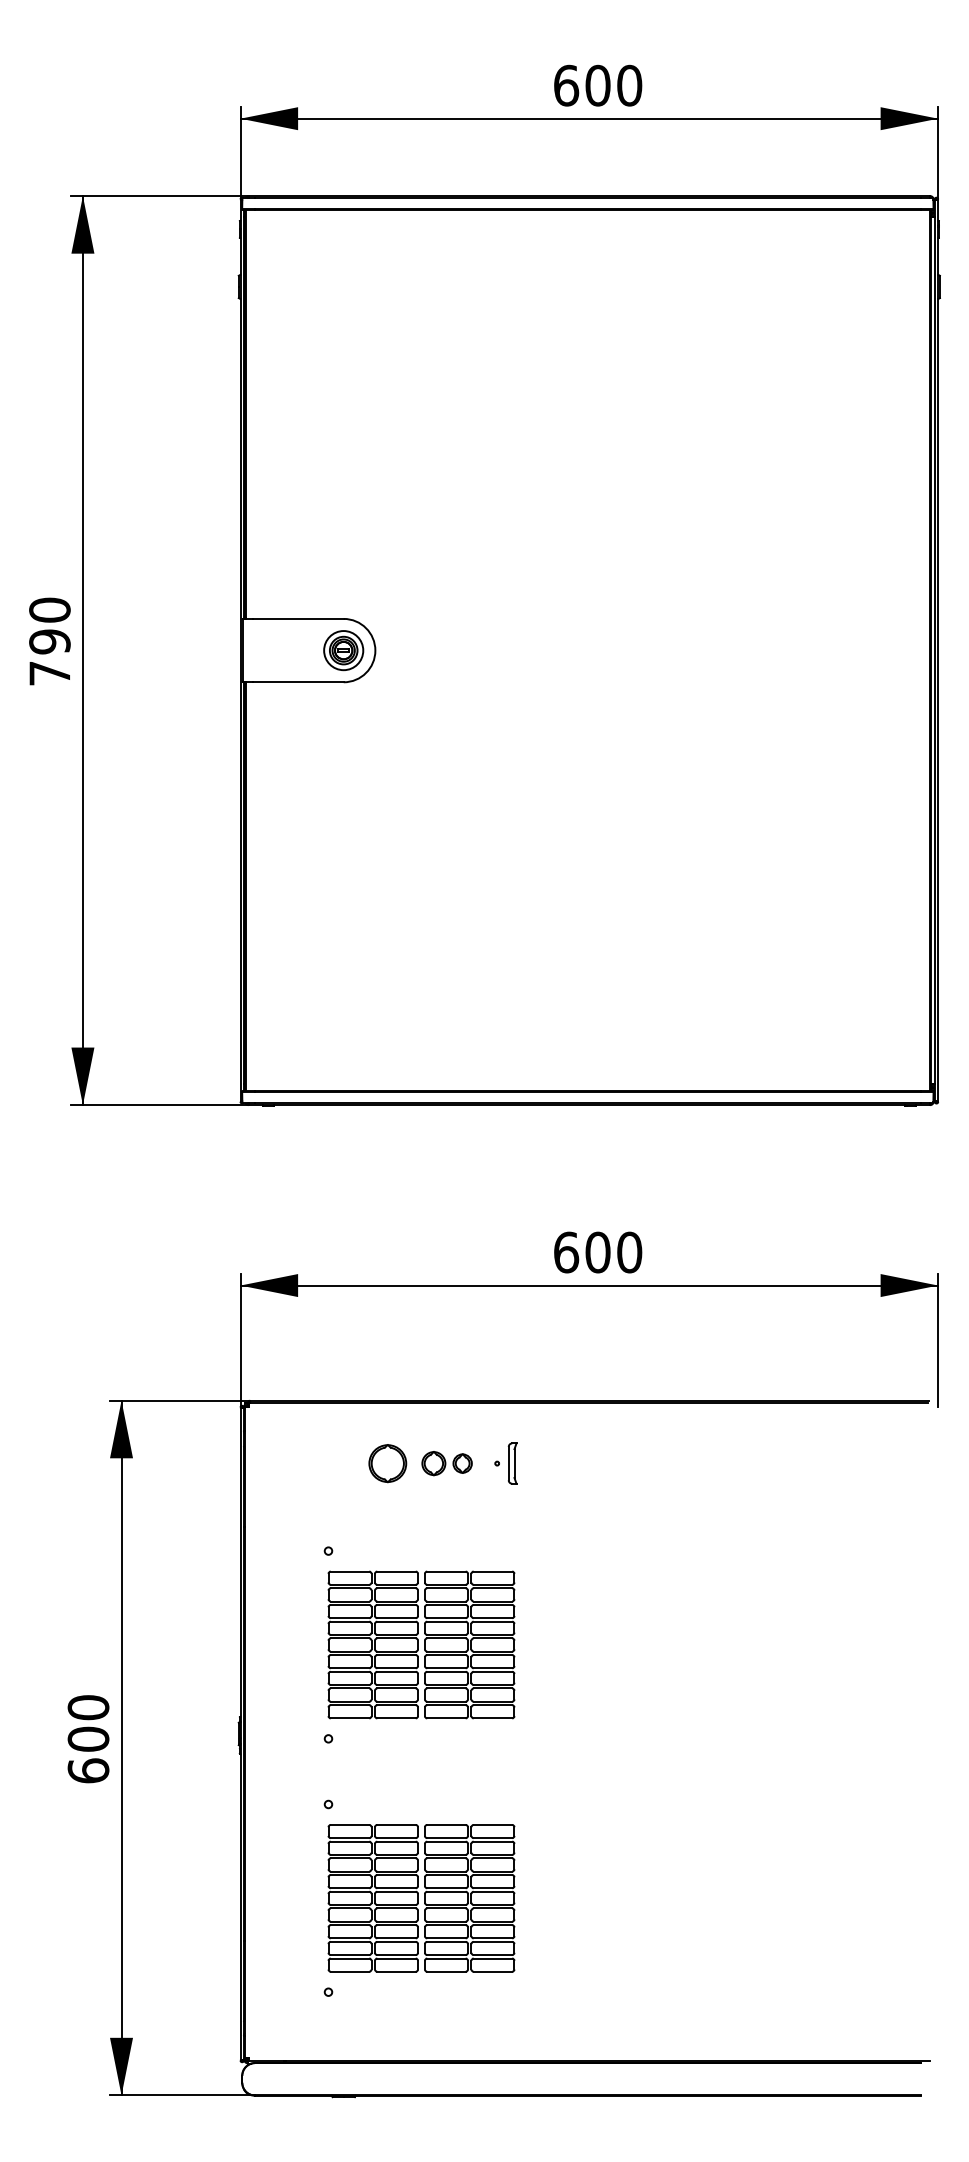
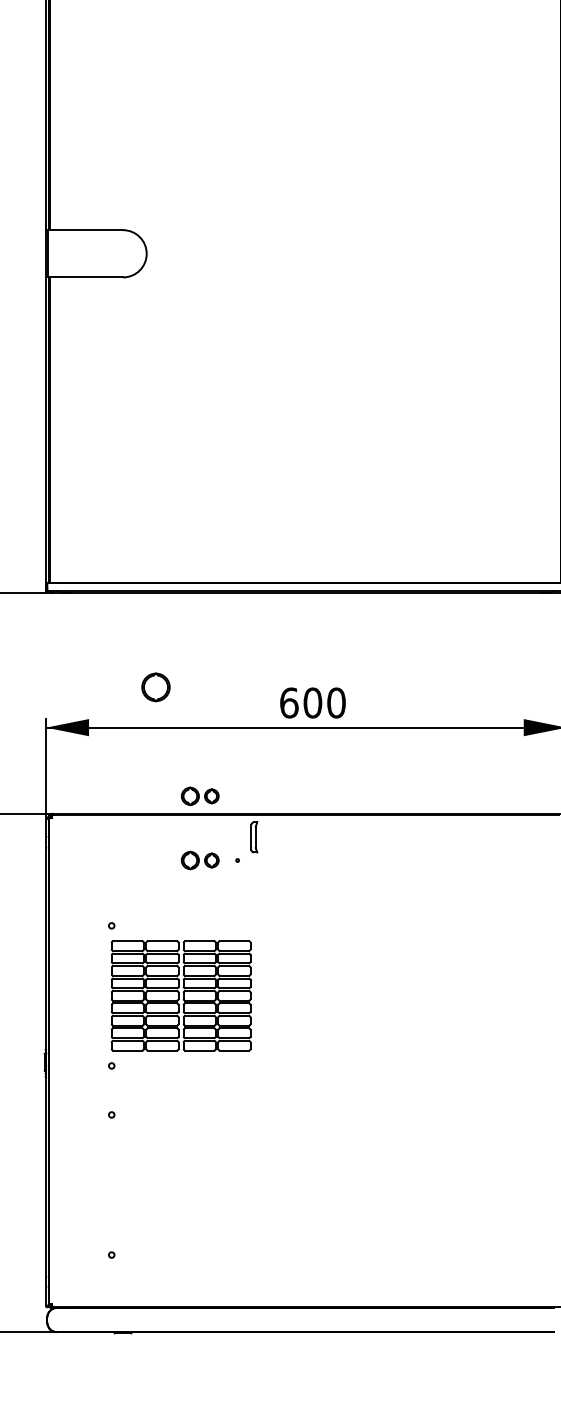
part: (343, 650) -> (122, 253), removed
part: (446, 1377) -> (199, 796), added
part: (387, 1463) -> (155, 687), moved
part: (512, 1463) -> (254, 837), moved
part: (421, 1898) -> (181, 1185), removed

